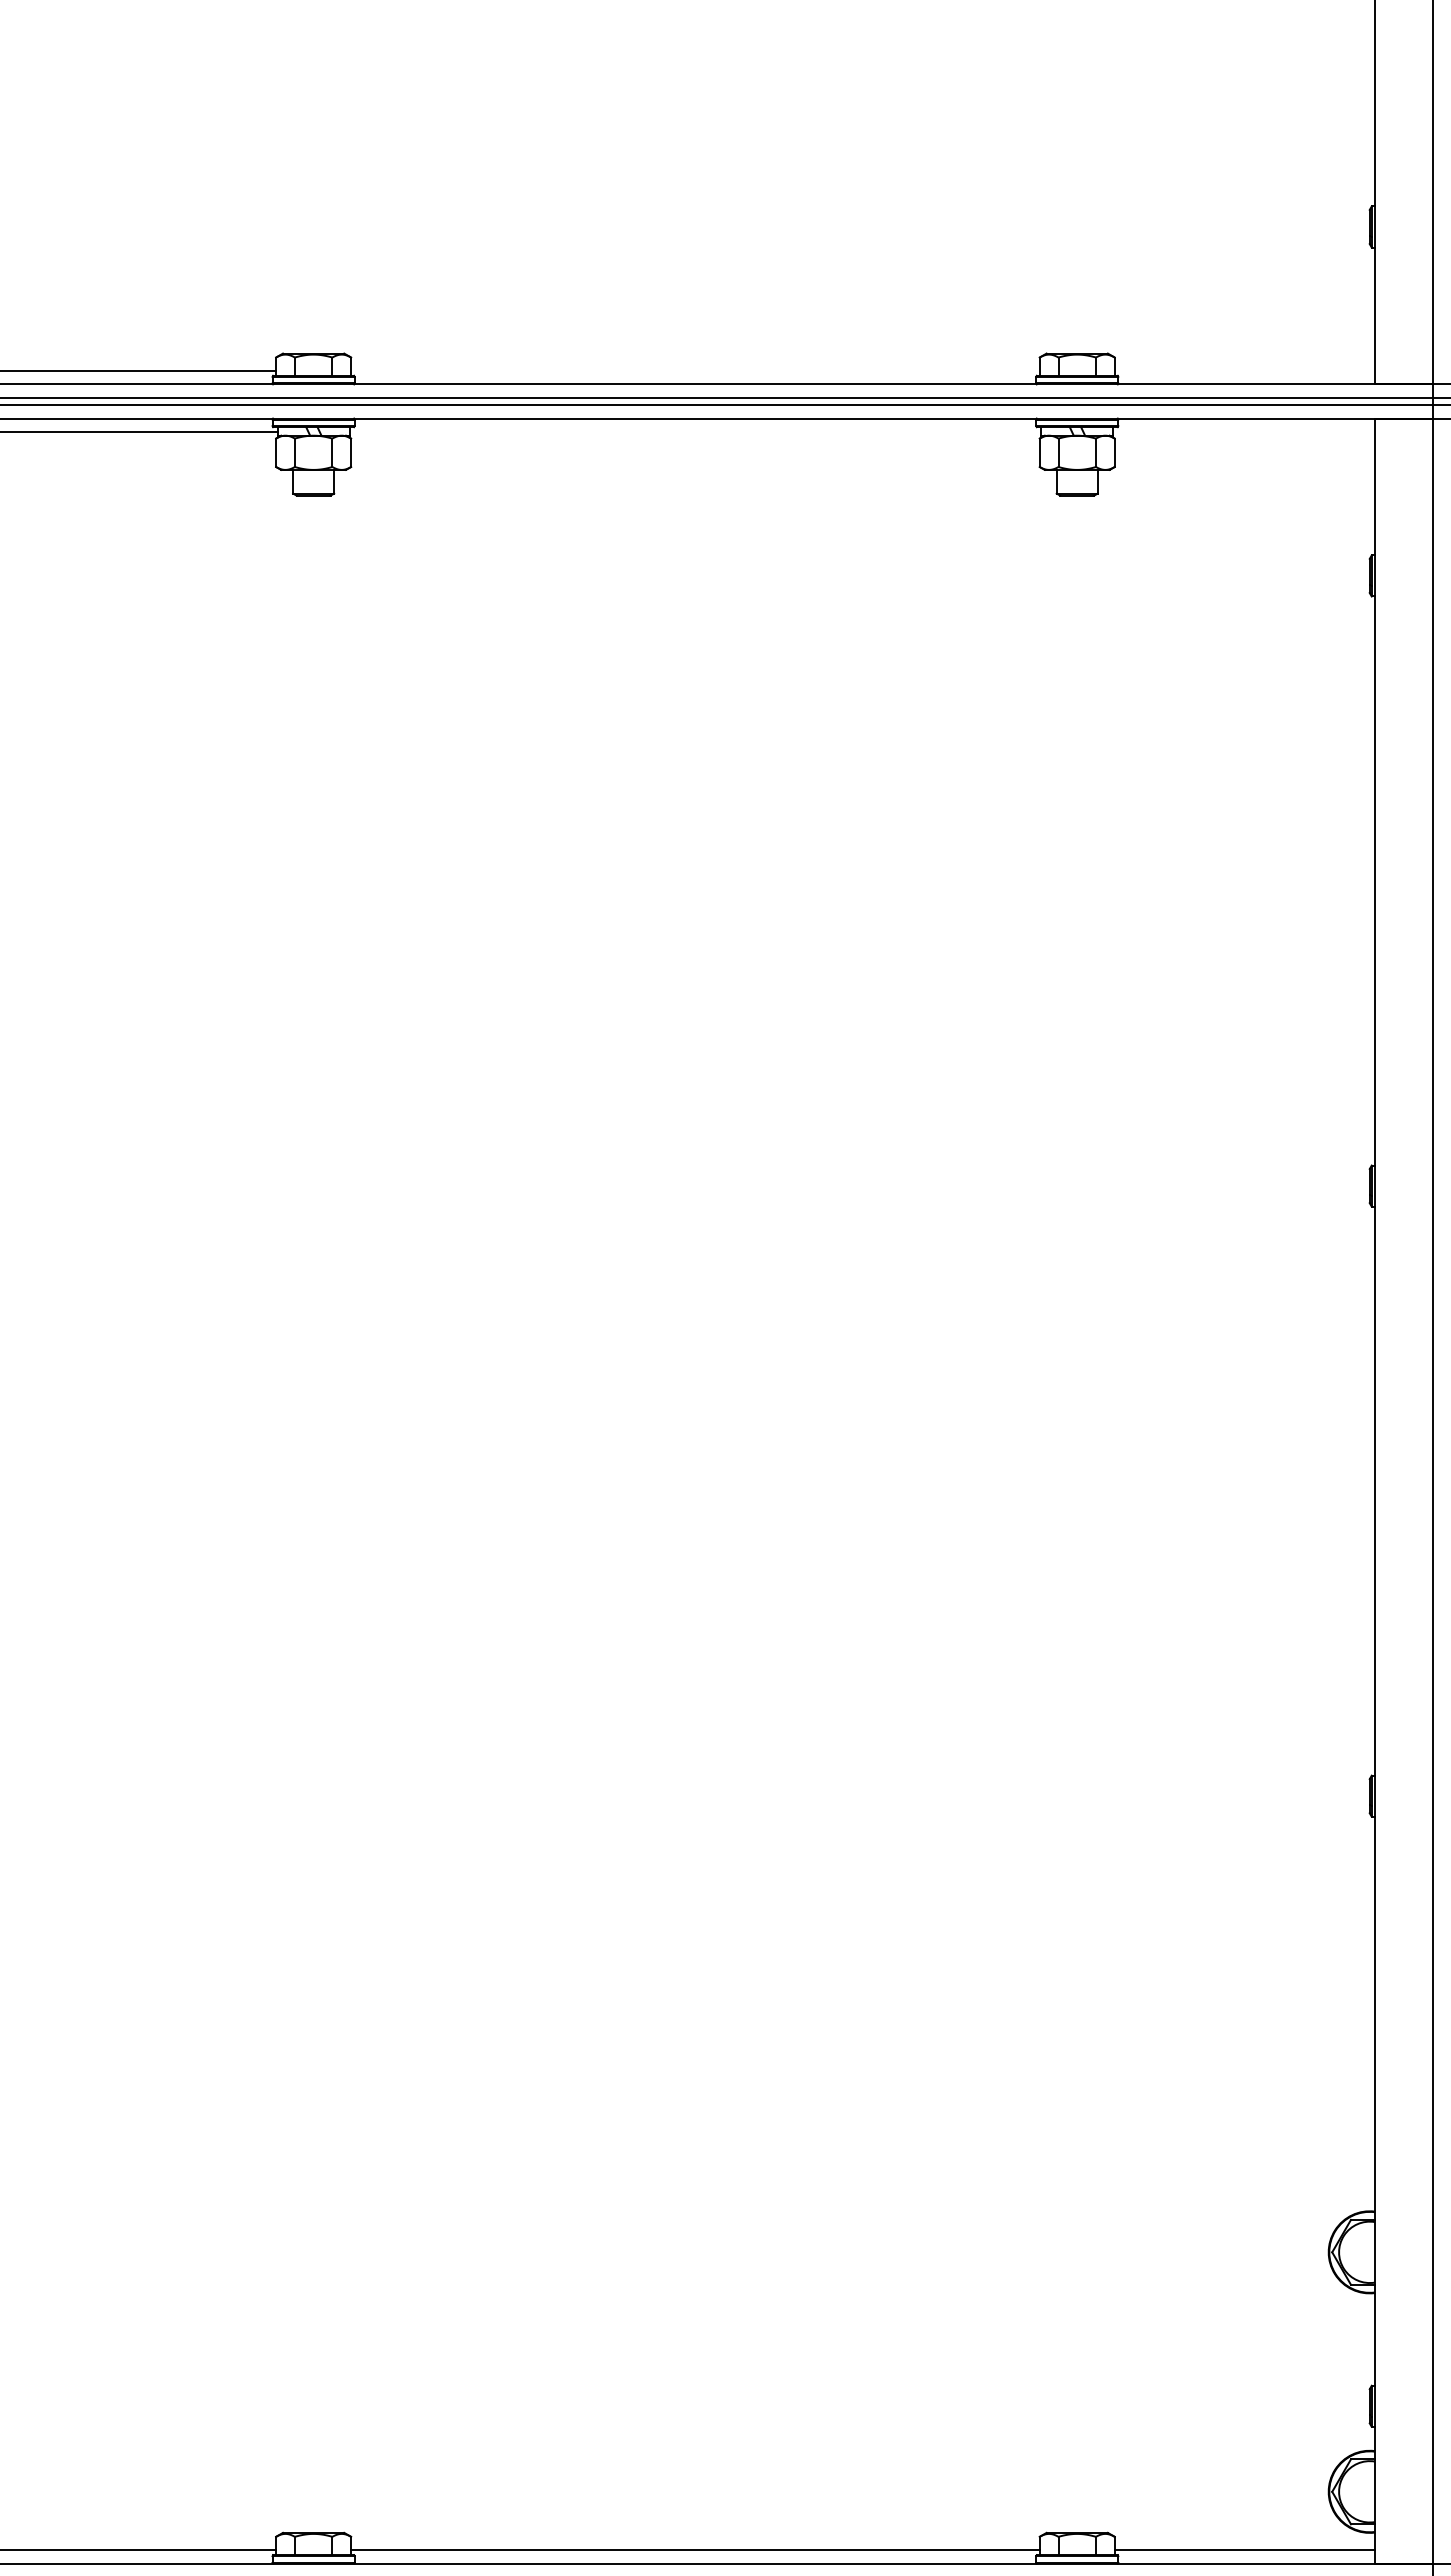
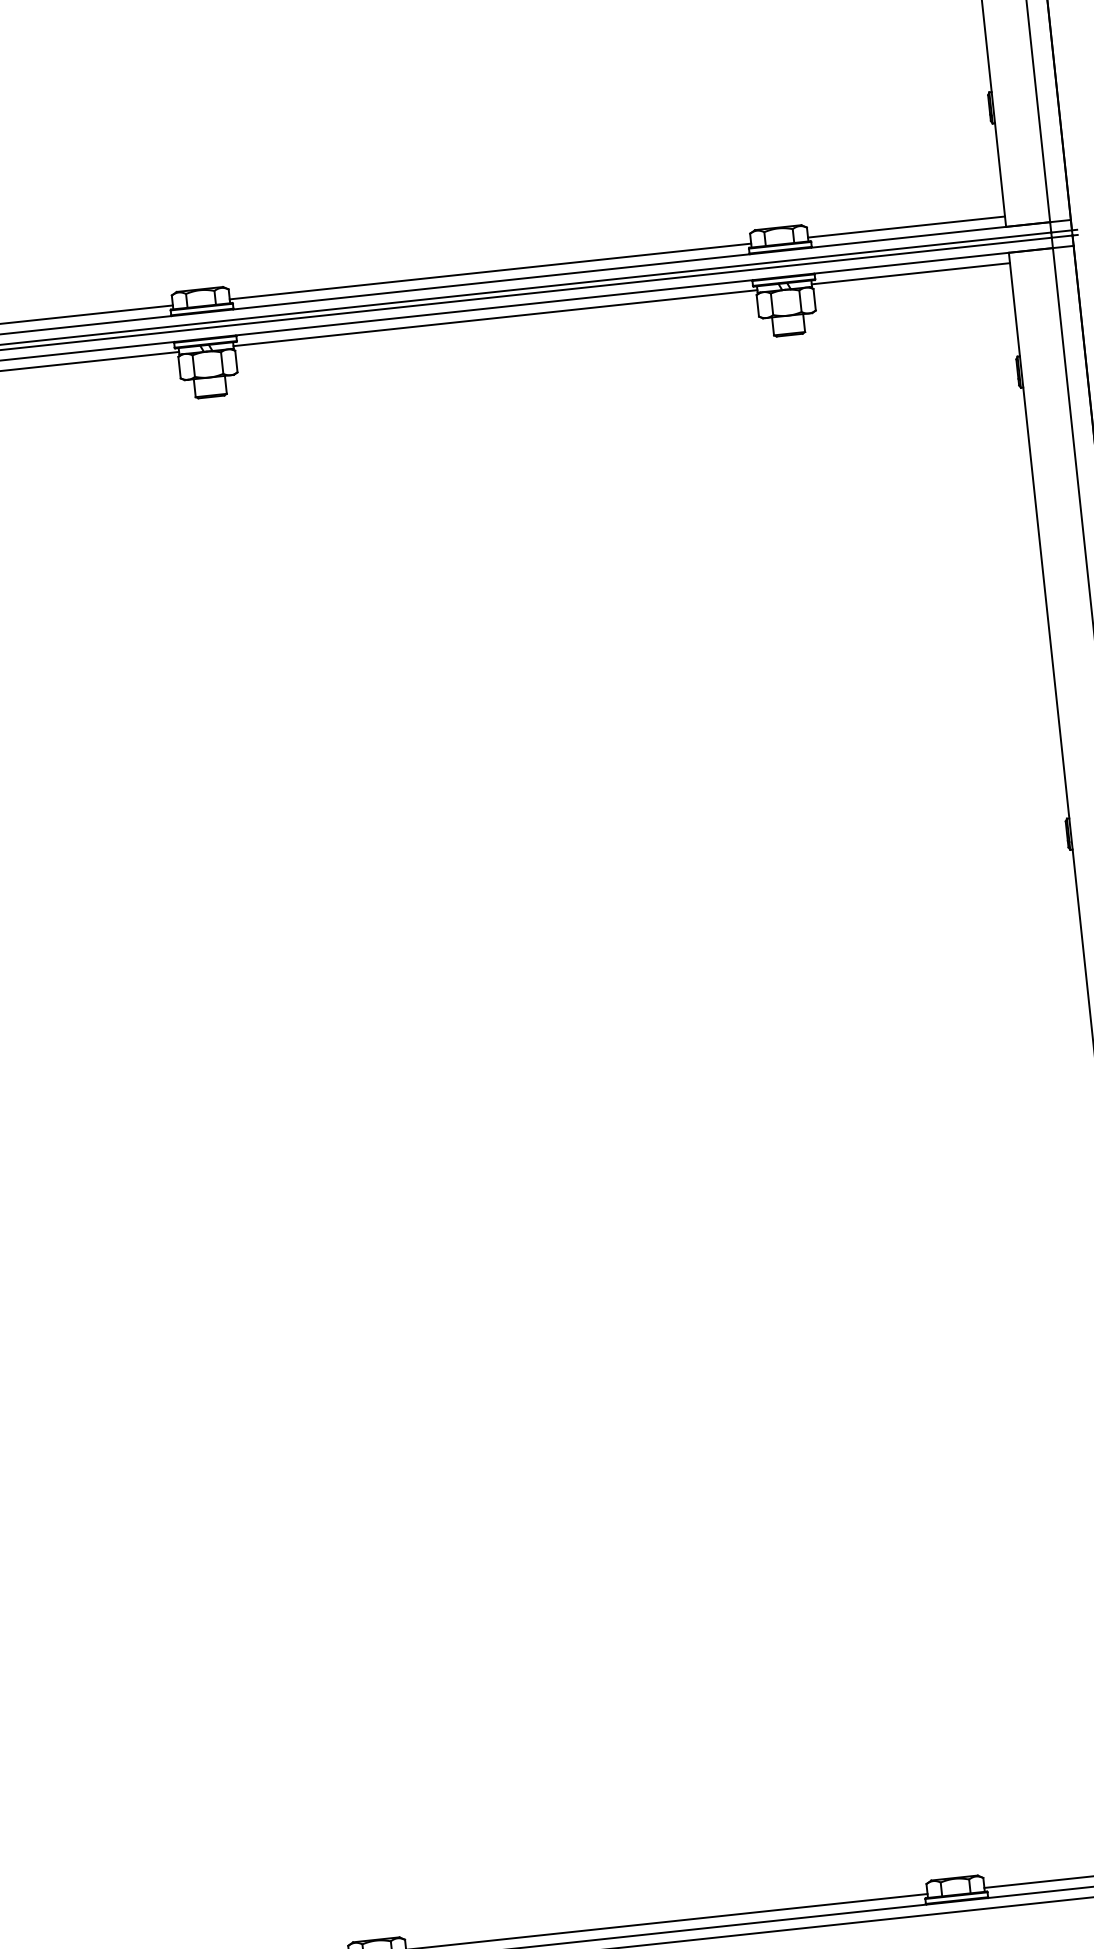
line: (695, 370) -> (490, 271), added
line: (1244, 370) -> (906, 226), added
line: (695, 432) -> (495, 318), added
line: (1243, 432) -> (910, 273), added

